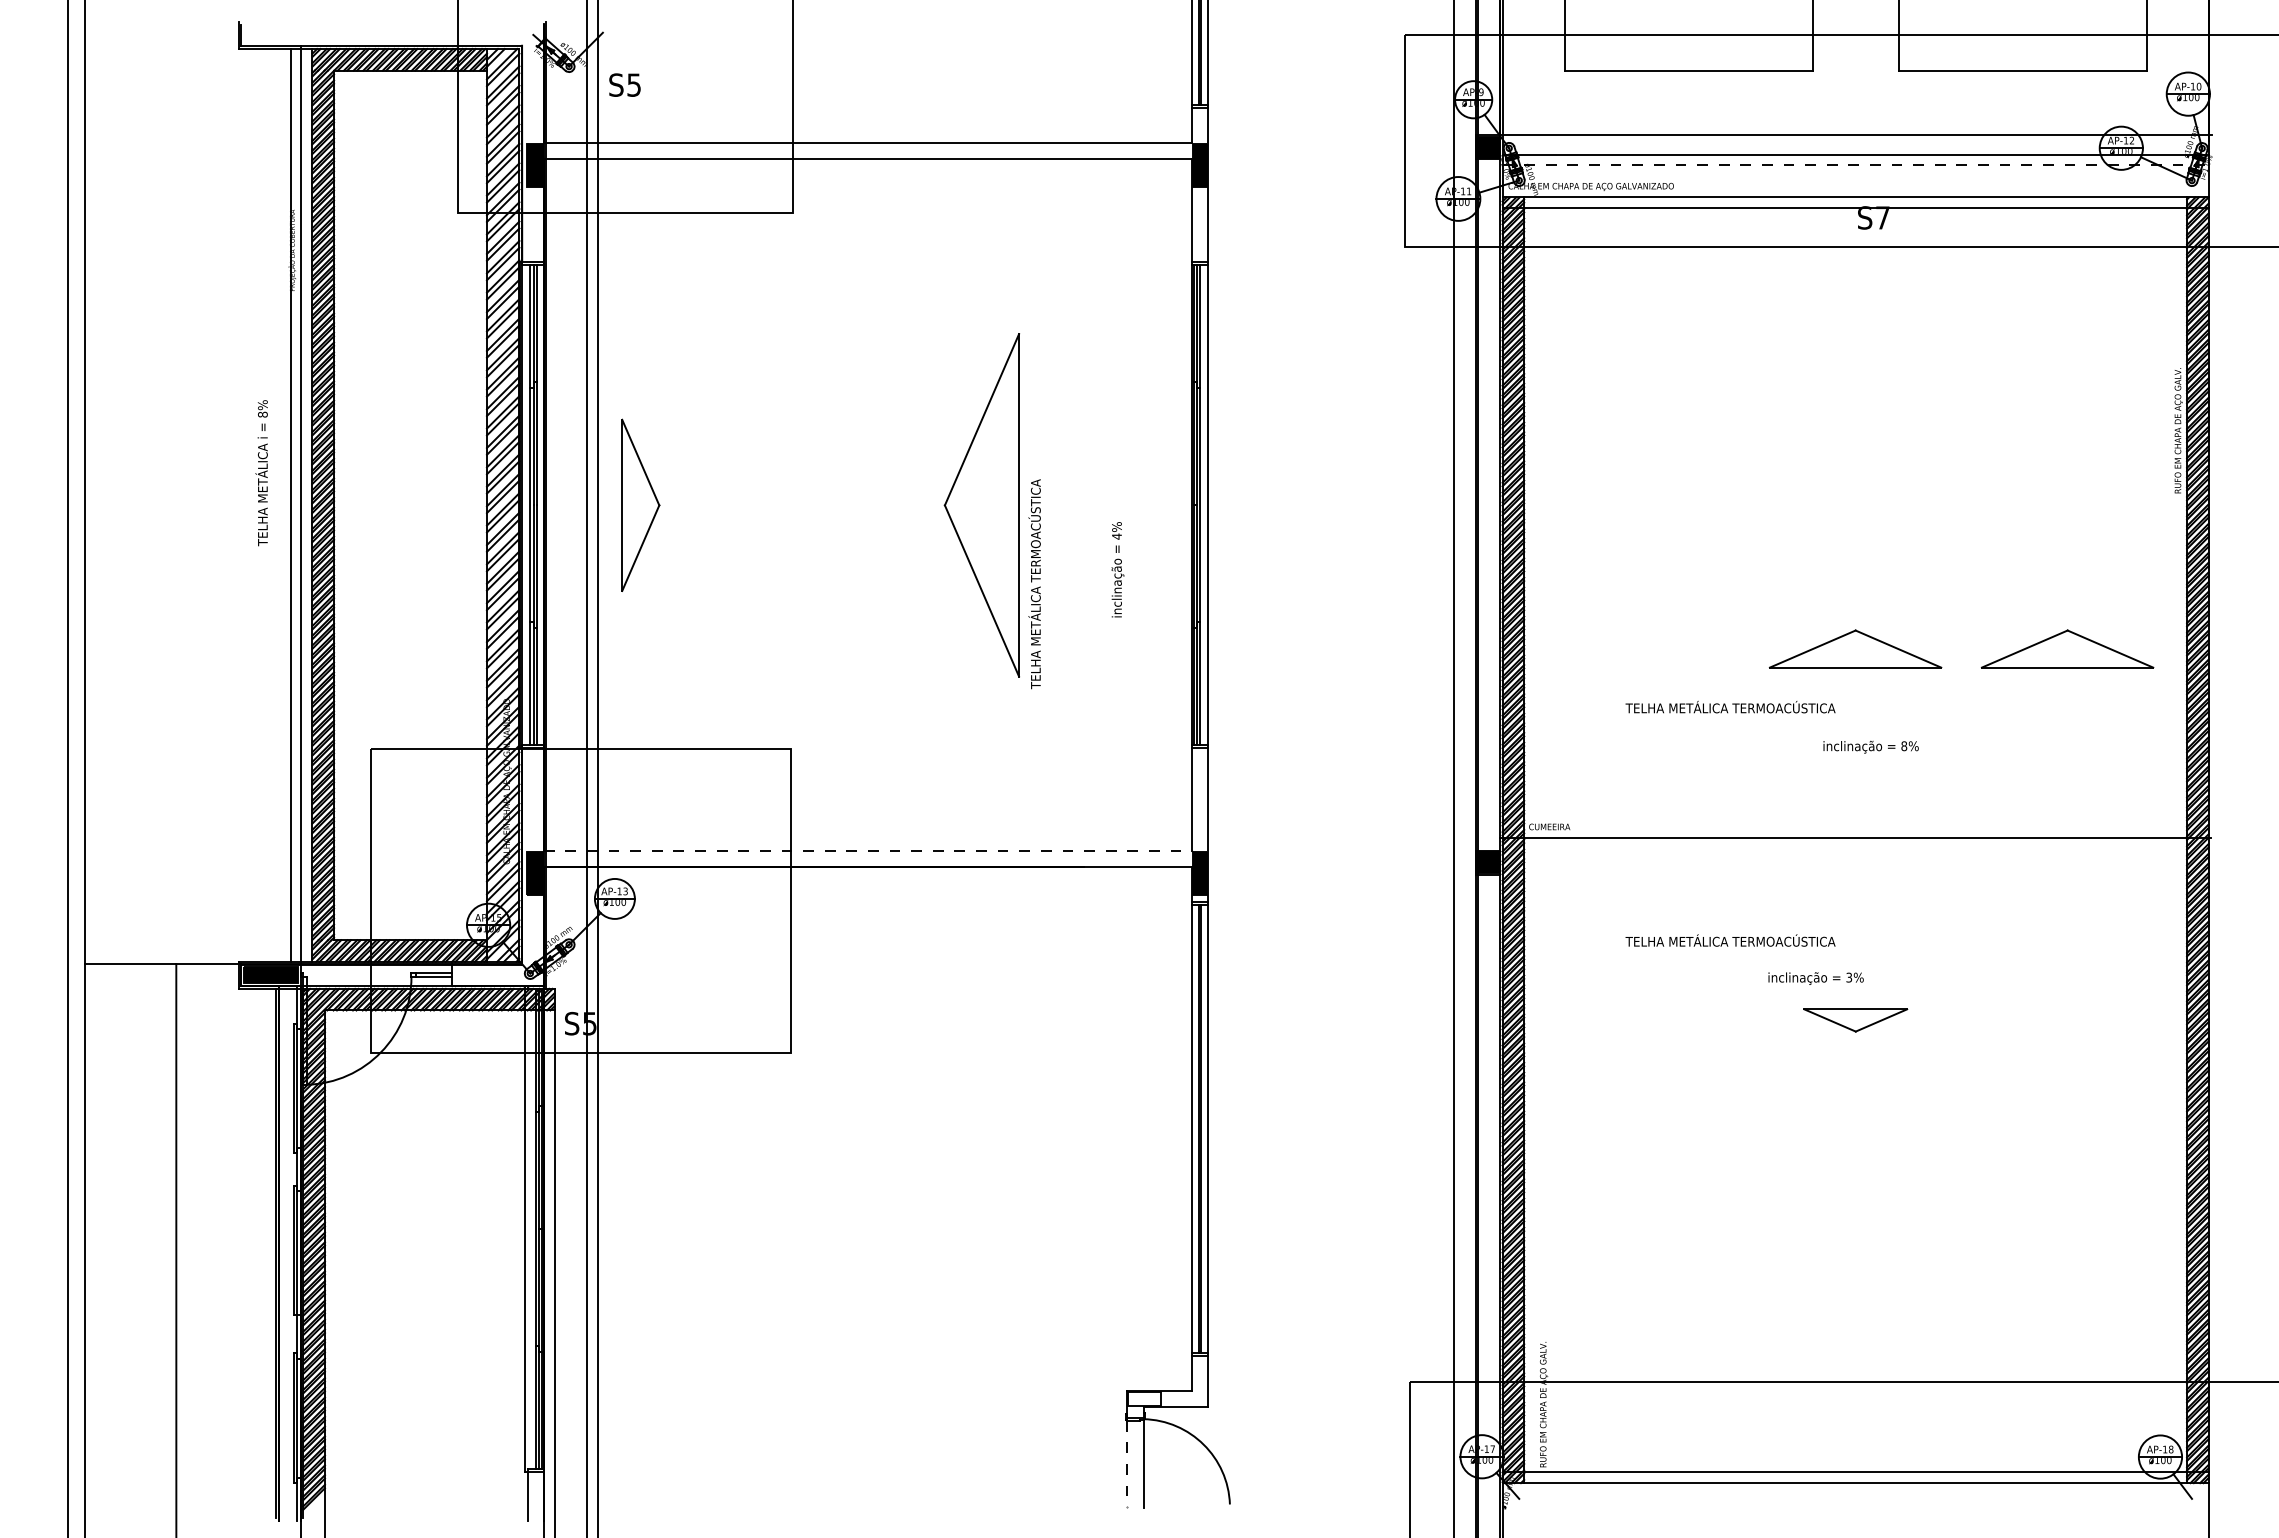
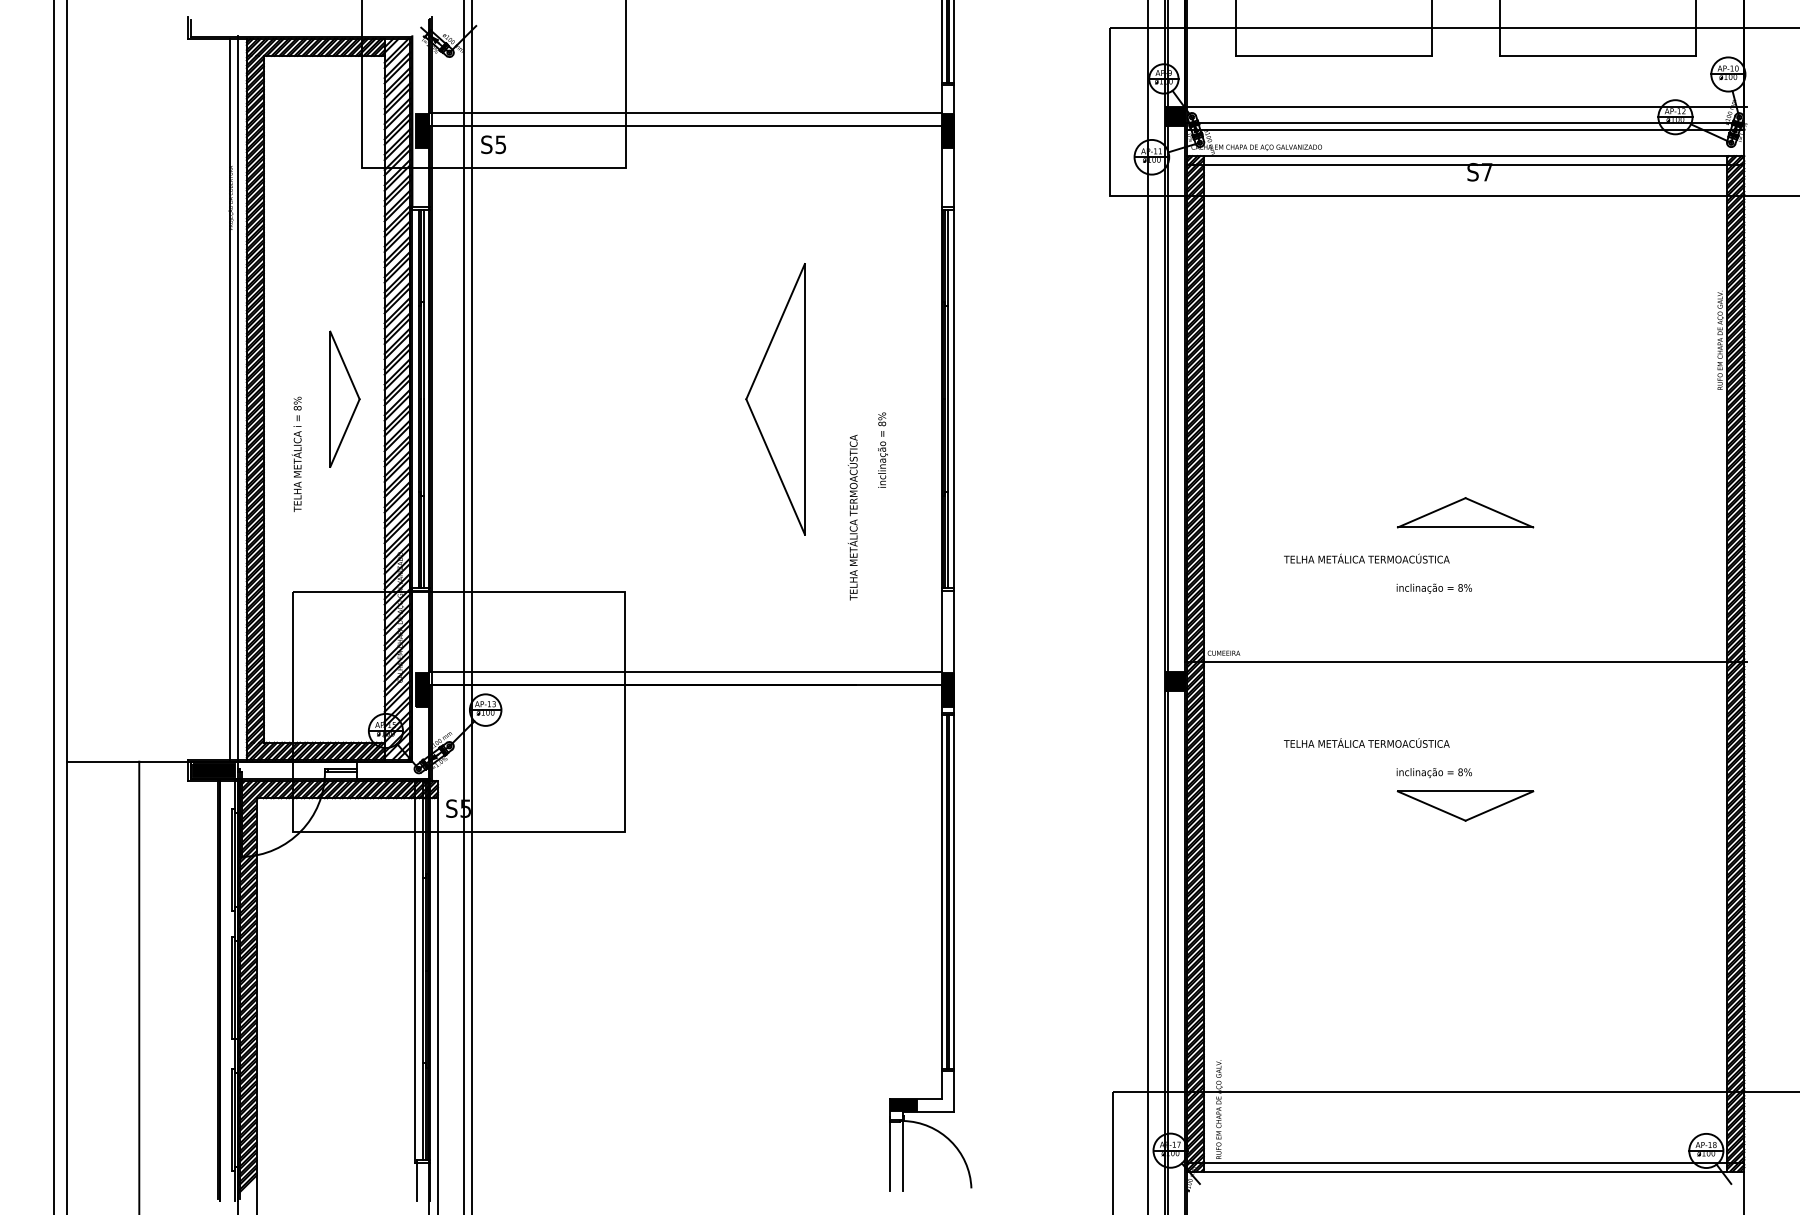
text: (624, 84) -> (493, 144), moved
line: (1855, 165) -> (1465, 130), dashed -> solid
text: (261, 473) -> (296, 454), moved
part: (640, 504) -> (344, 398), moved
text: (1116, 536) -> (881, 423), 4% -> 8%
text: (1034, 584) -> (852, 517), moved
part: (2067, 648) -> (1632, 512), removed
text: (1870, 746) -> (1433, 588), moved
line: (868, 850) -> (685, 671), dashed -> solid
text: (1849, 977) -> (1460, 772), 3% -> 8%
part: (1855, 1020) -> (1465, 806), size x1.67
fill: (1144, 1399) -> (903, 1105), added
line: (1127, 1464) -> (890, 1156), dashed -> solid

